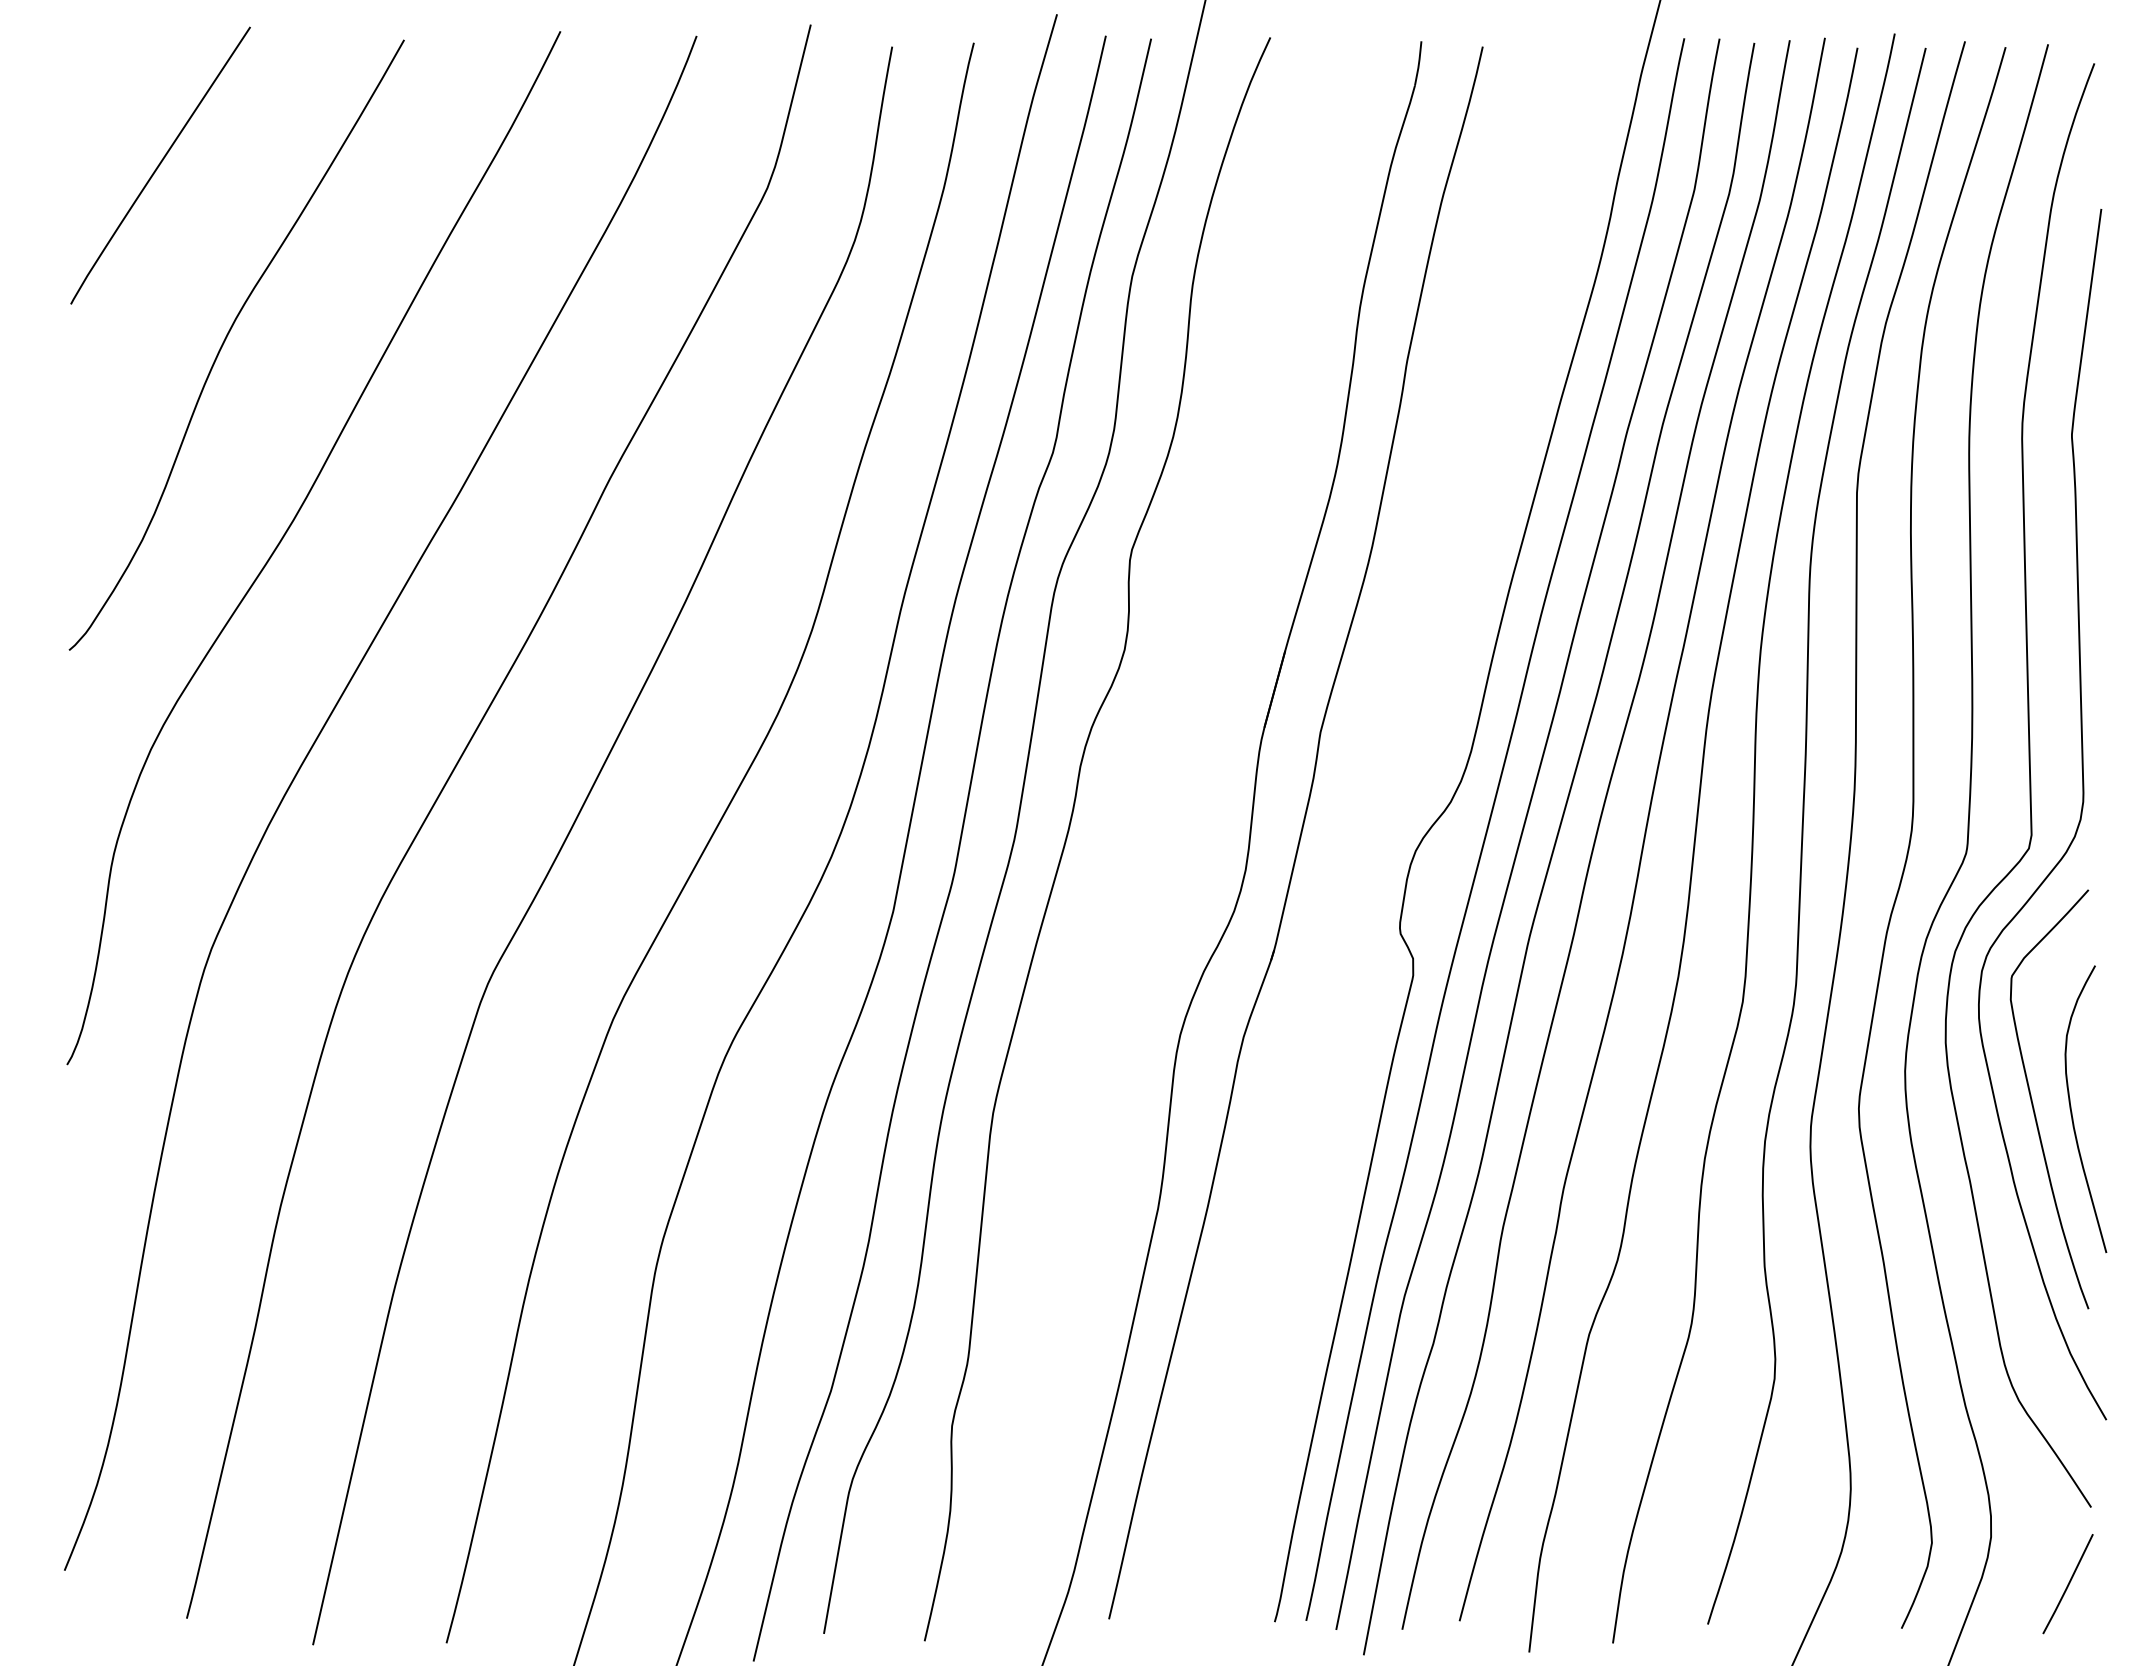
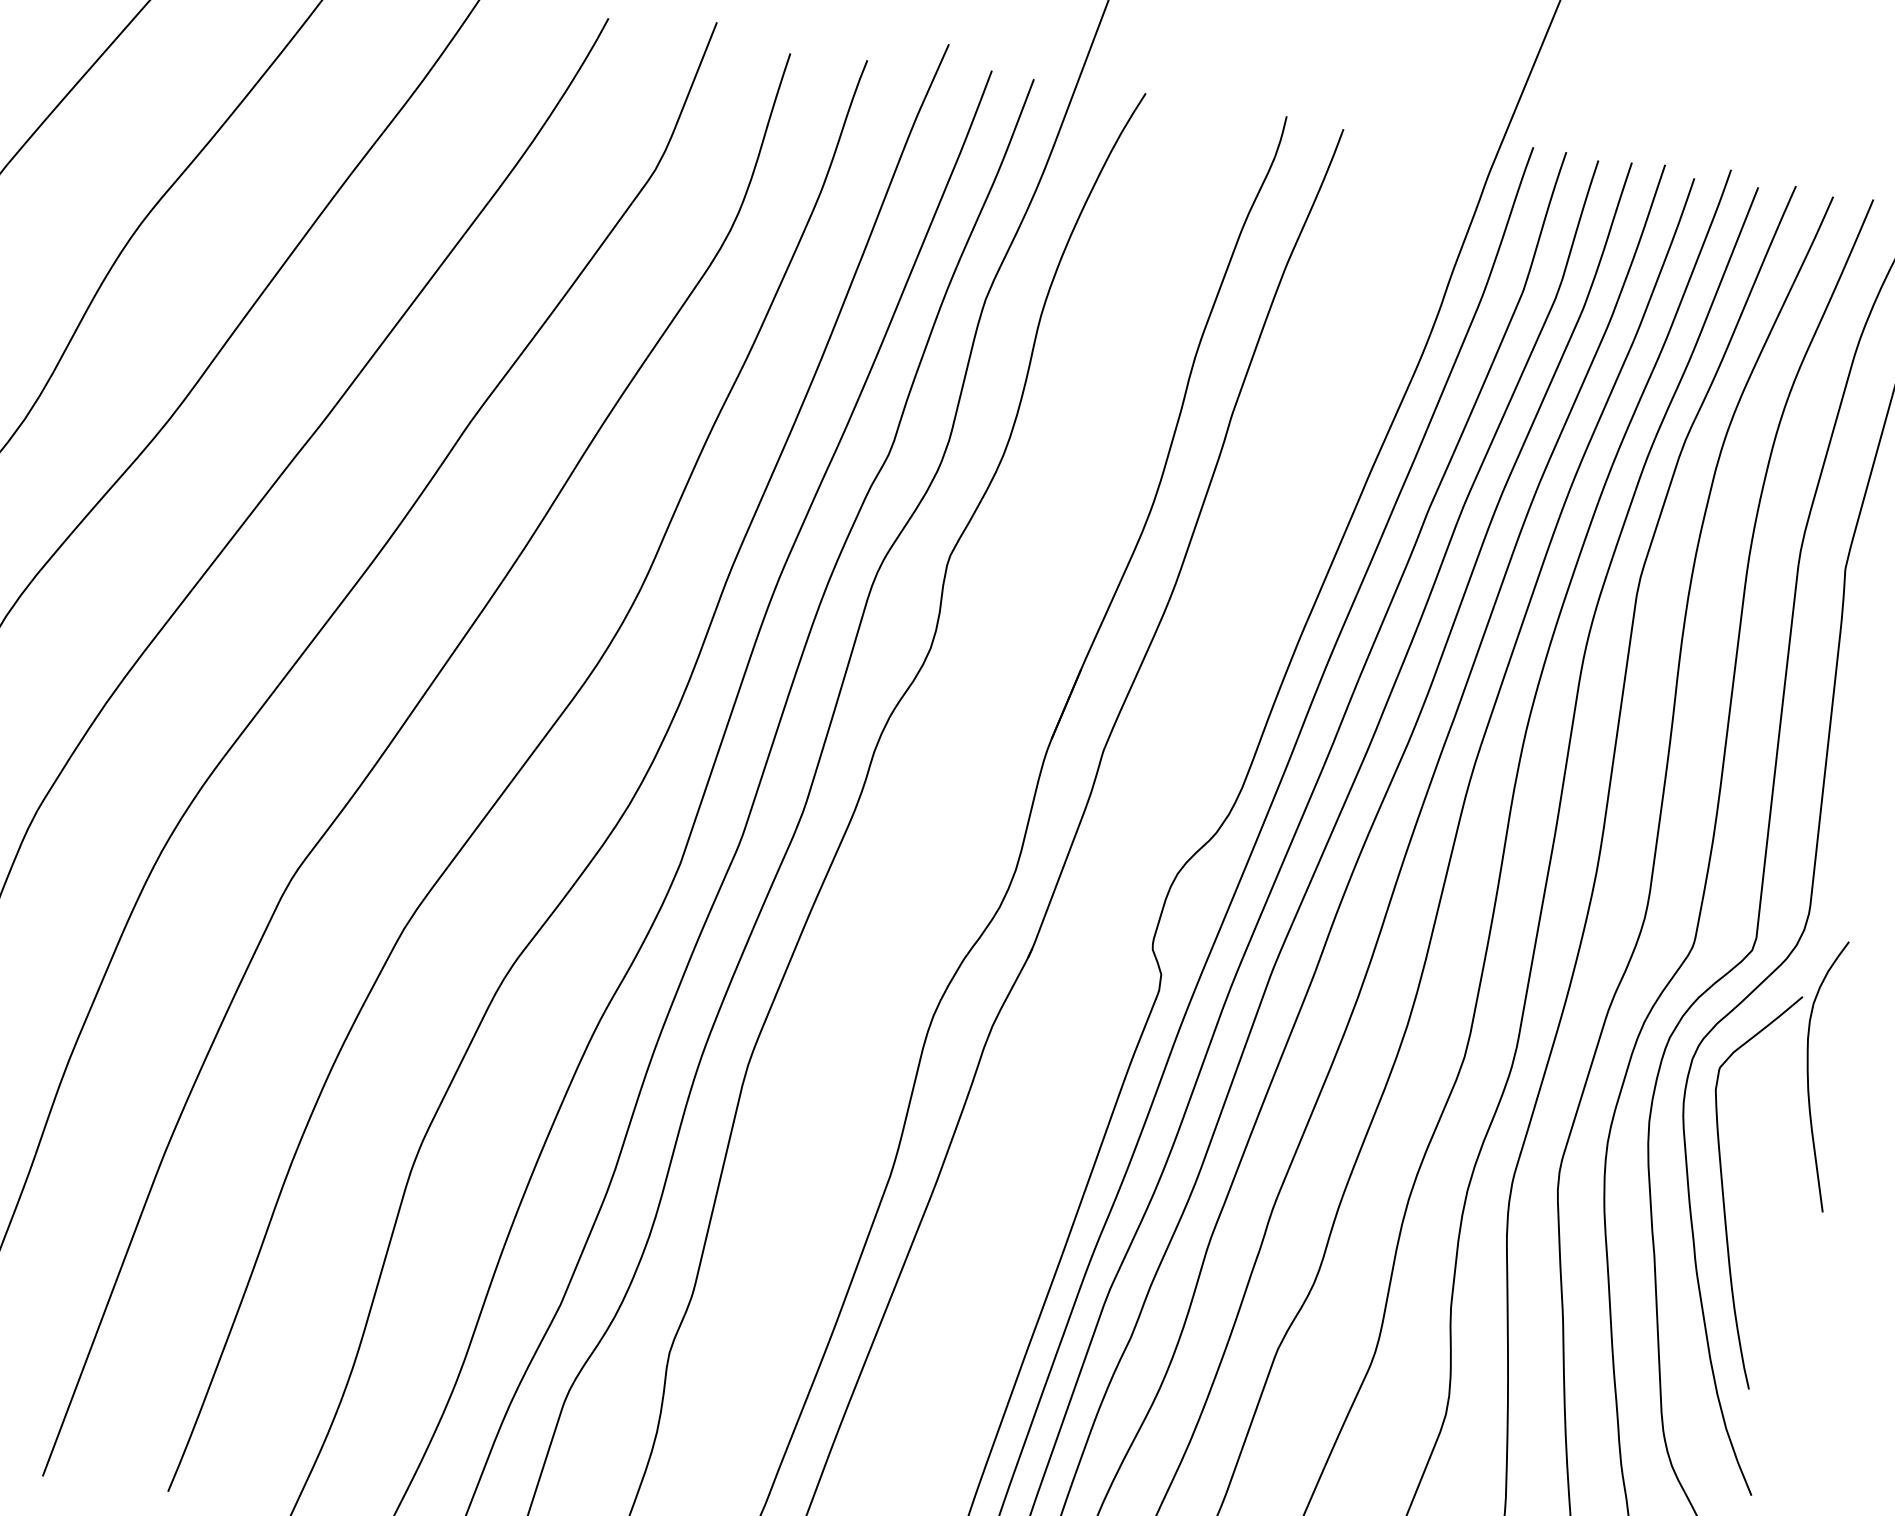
curve: (2072, 1111) -> (1809, 1075), moved

